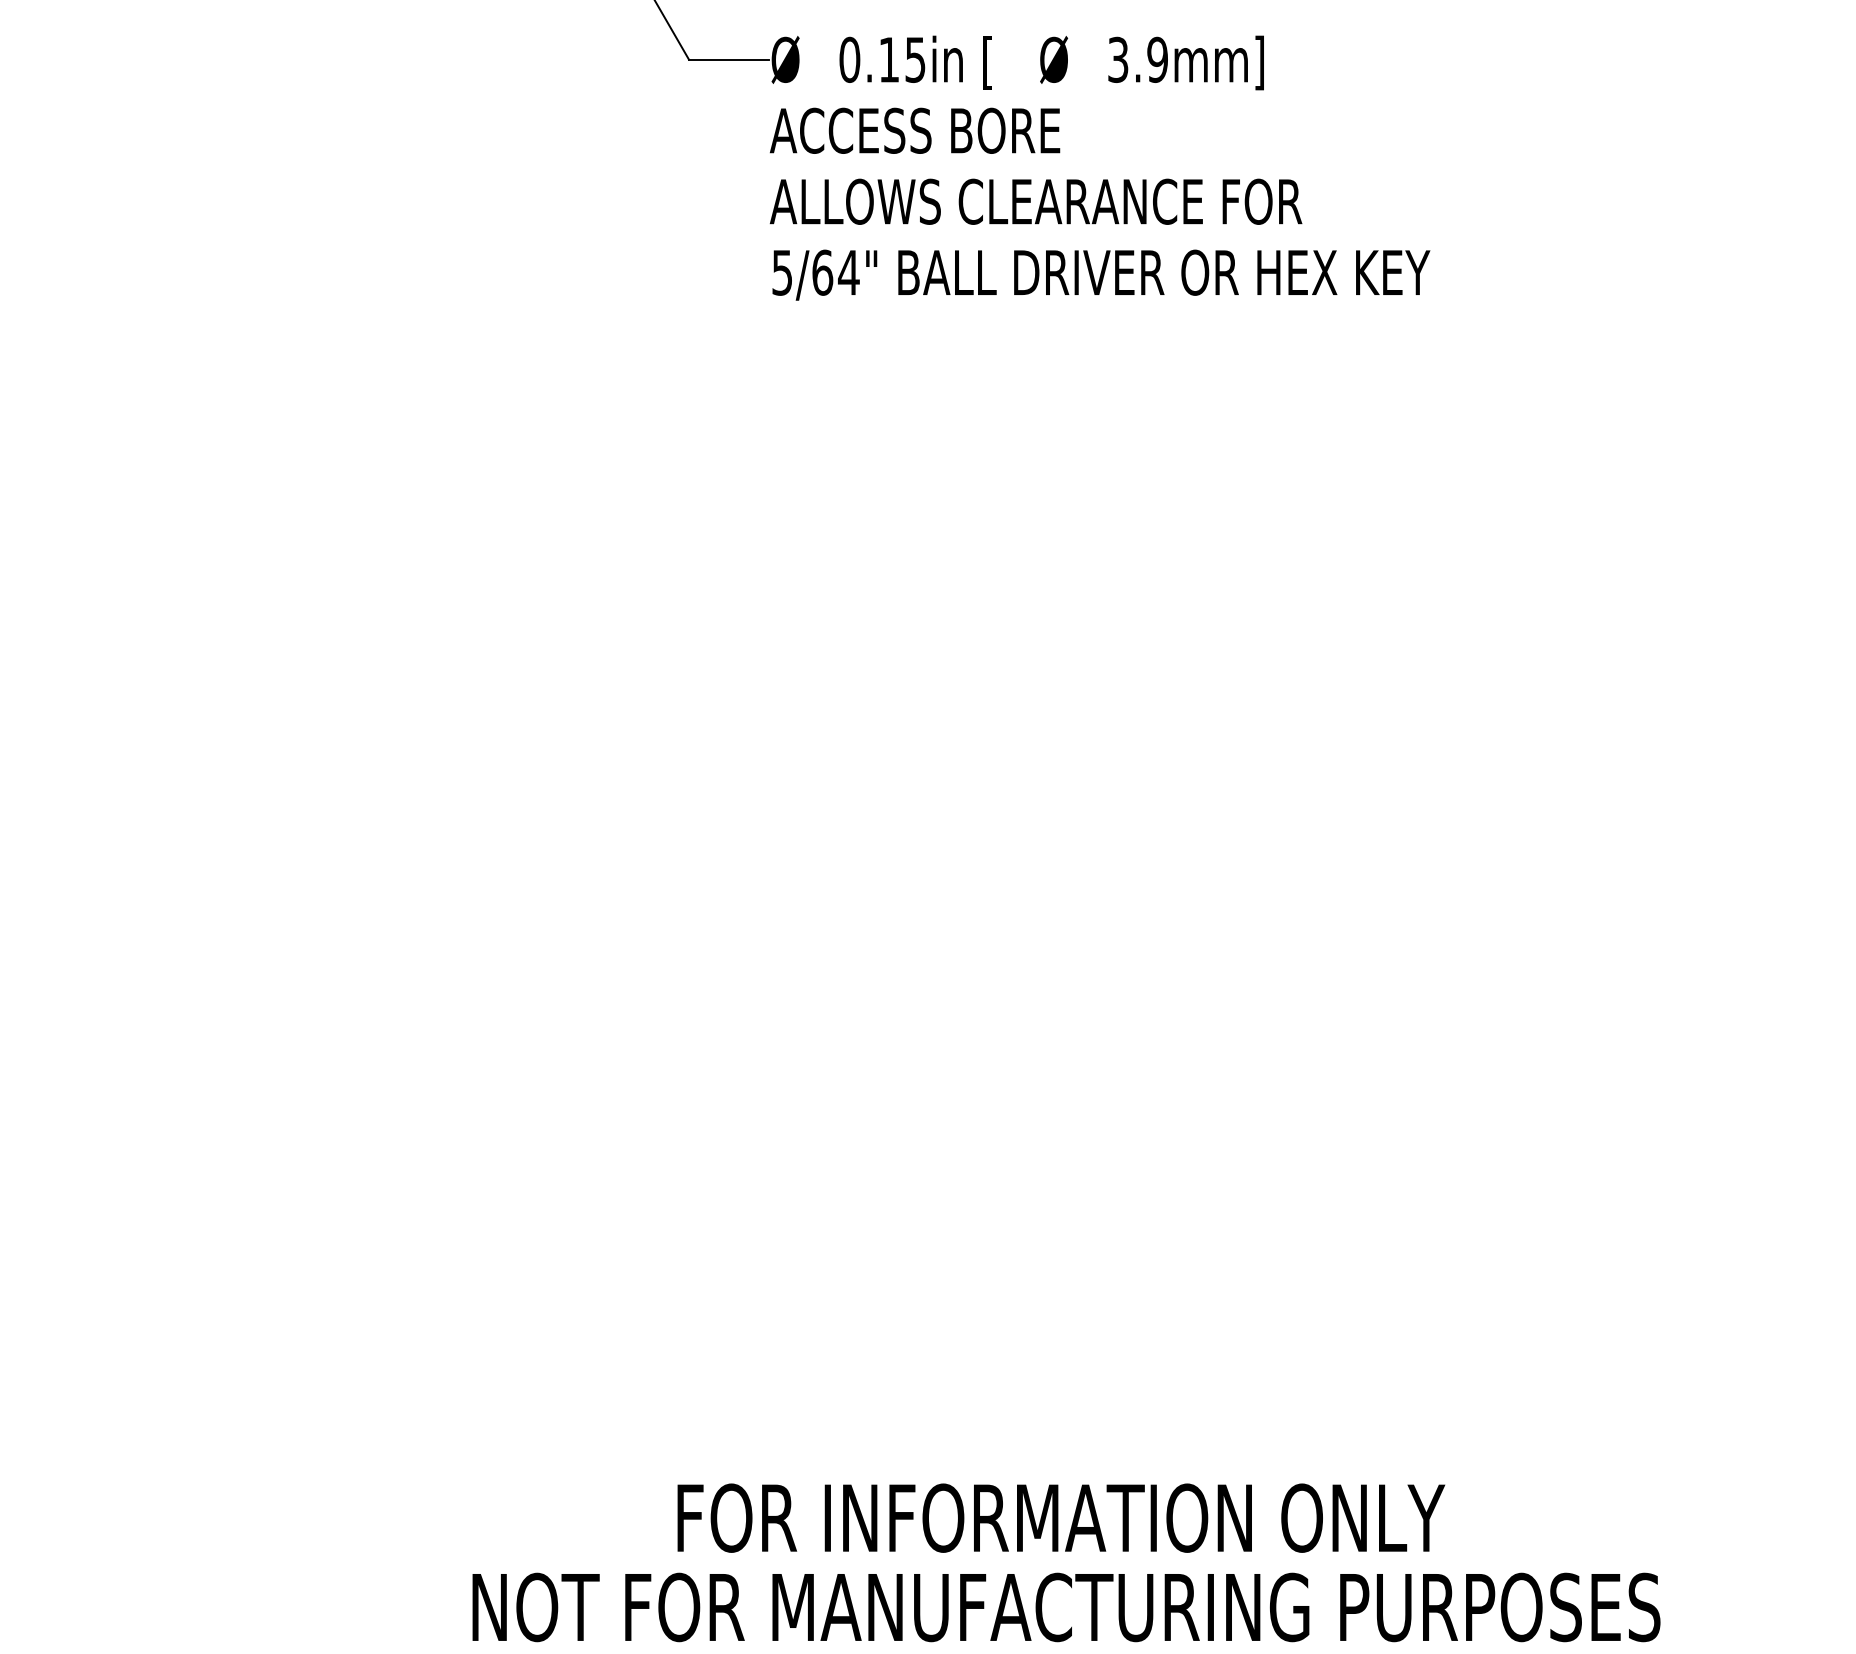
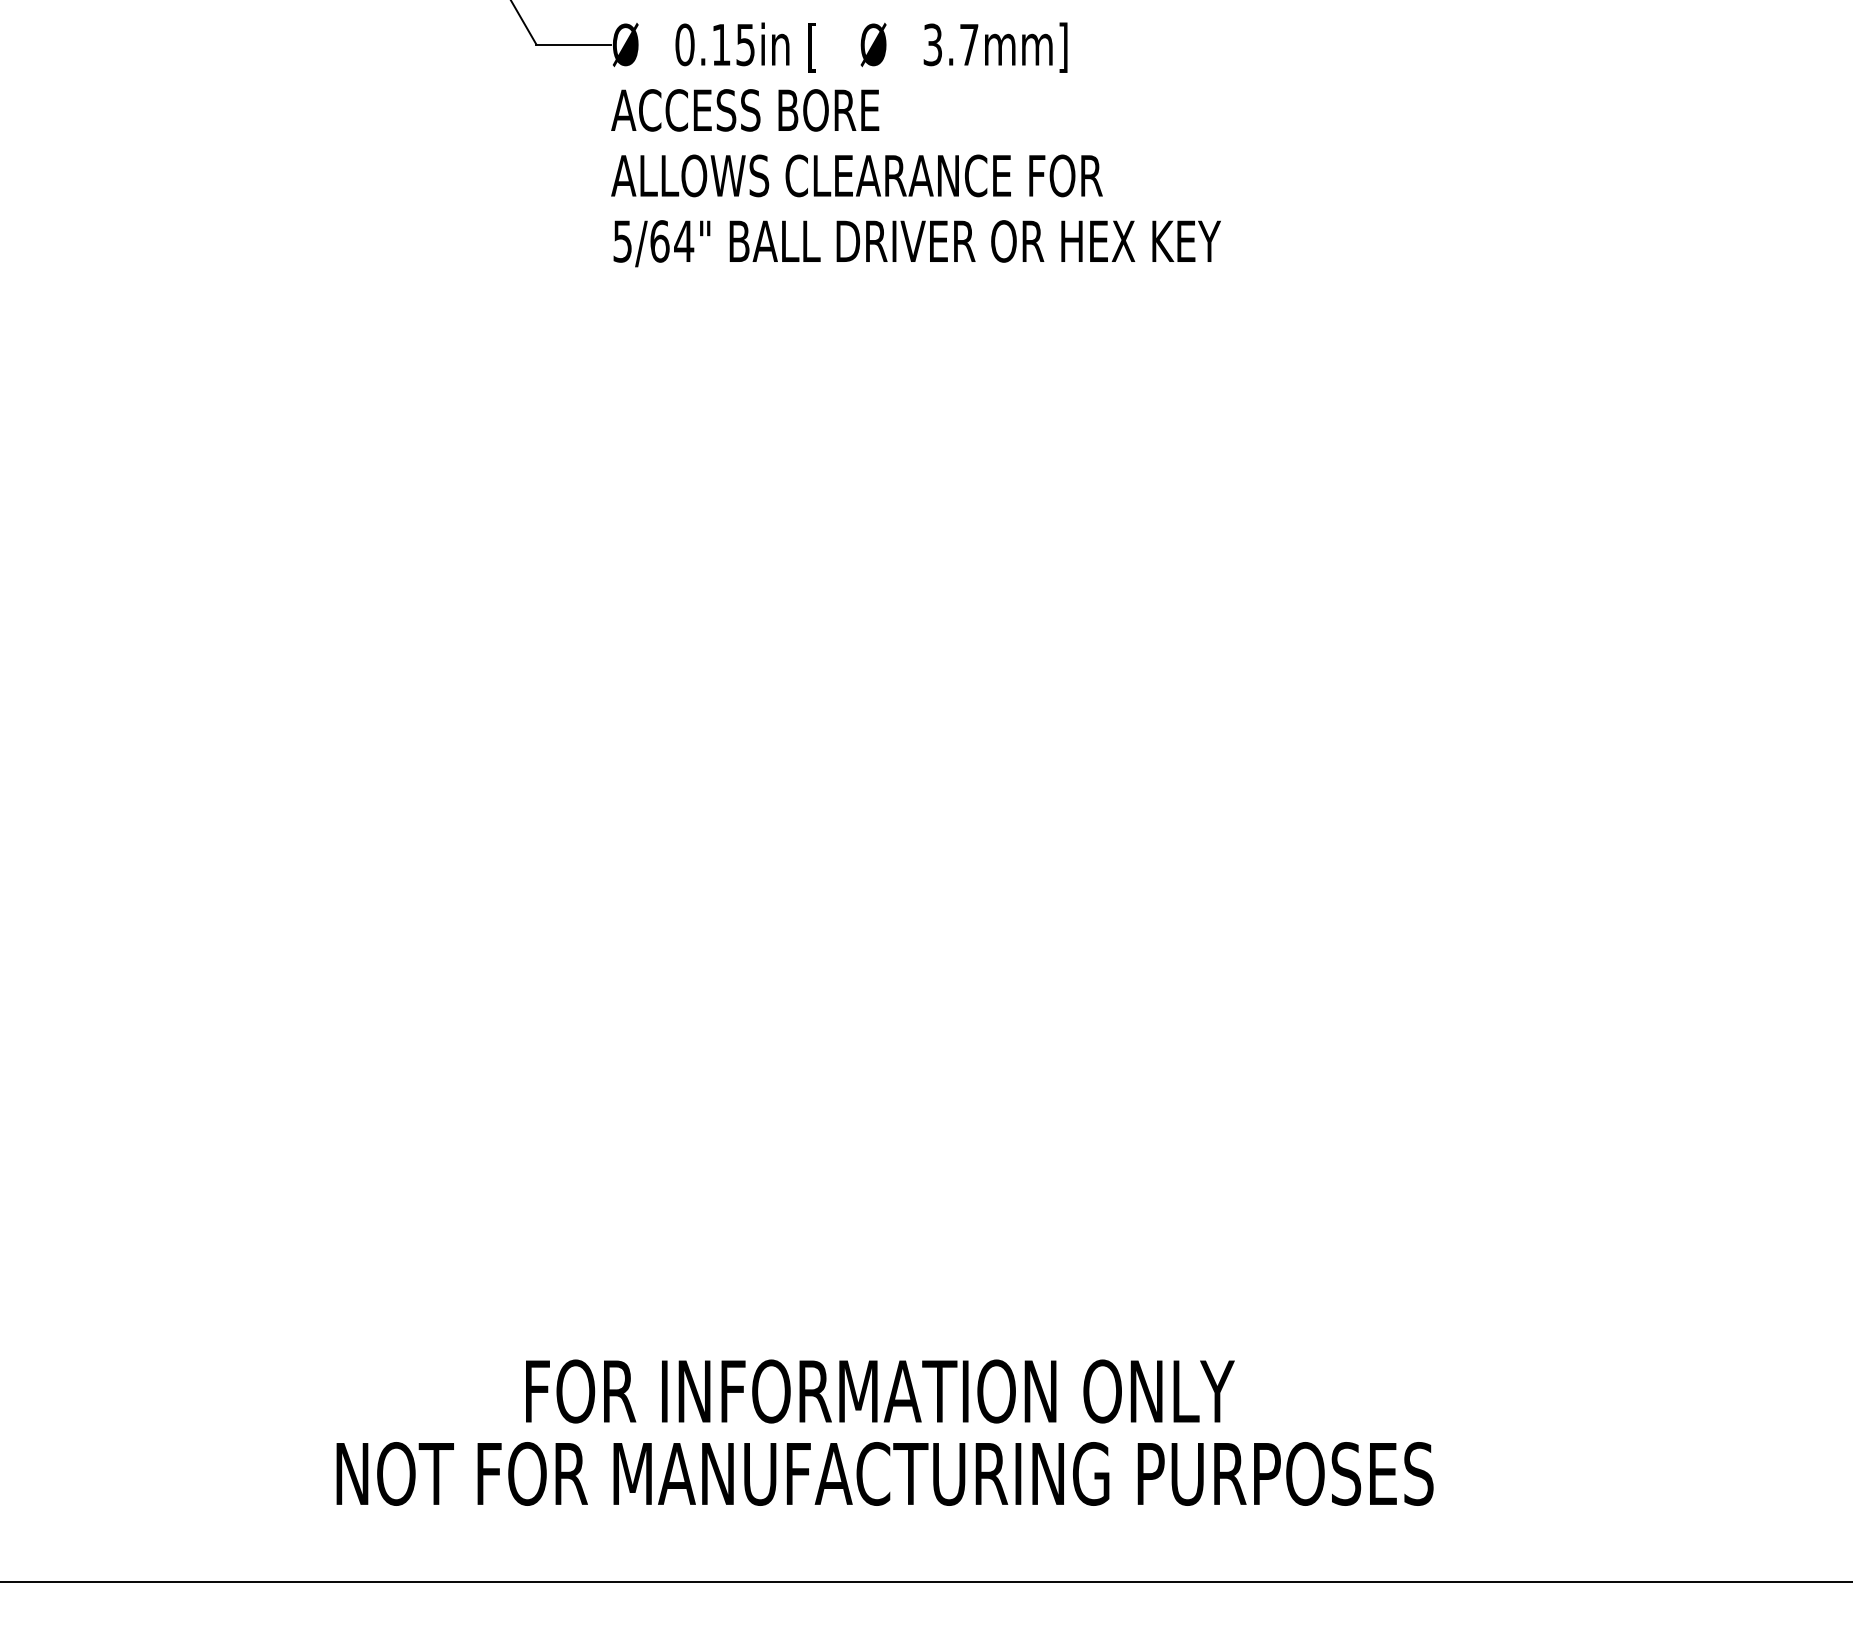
text: (1156, 59) -> (968, 44), 3.9mm] -> 3.7mm]

